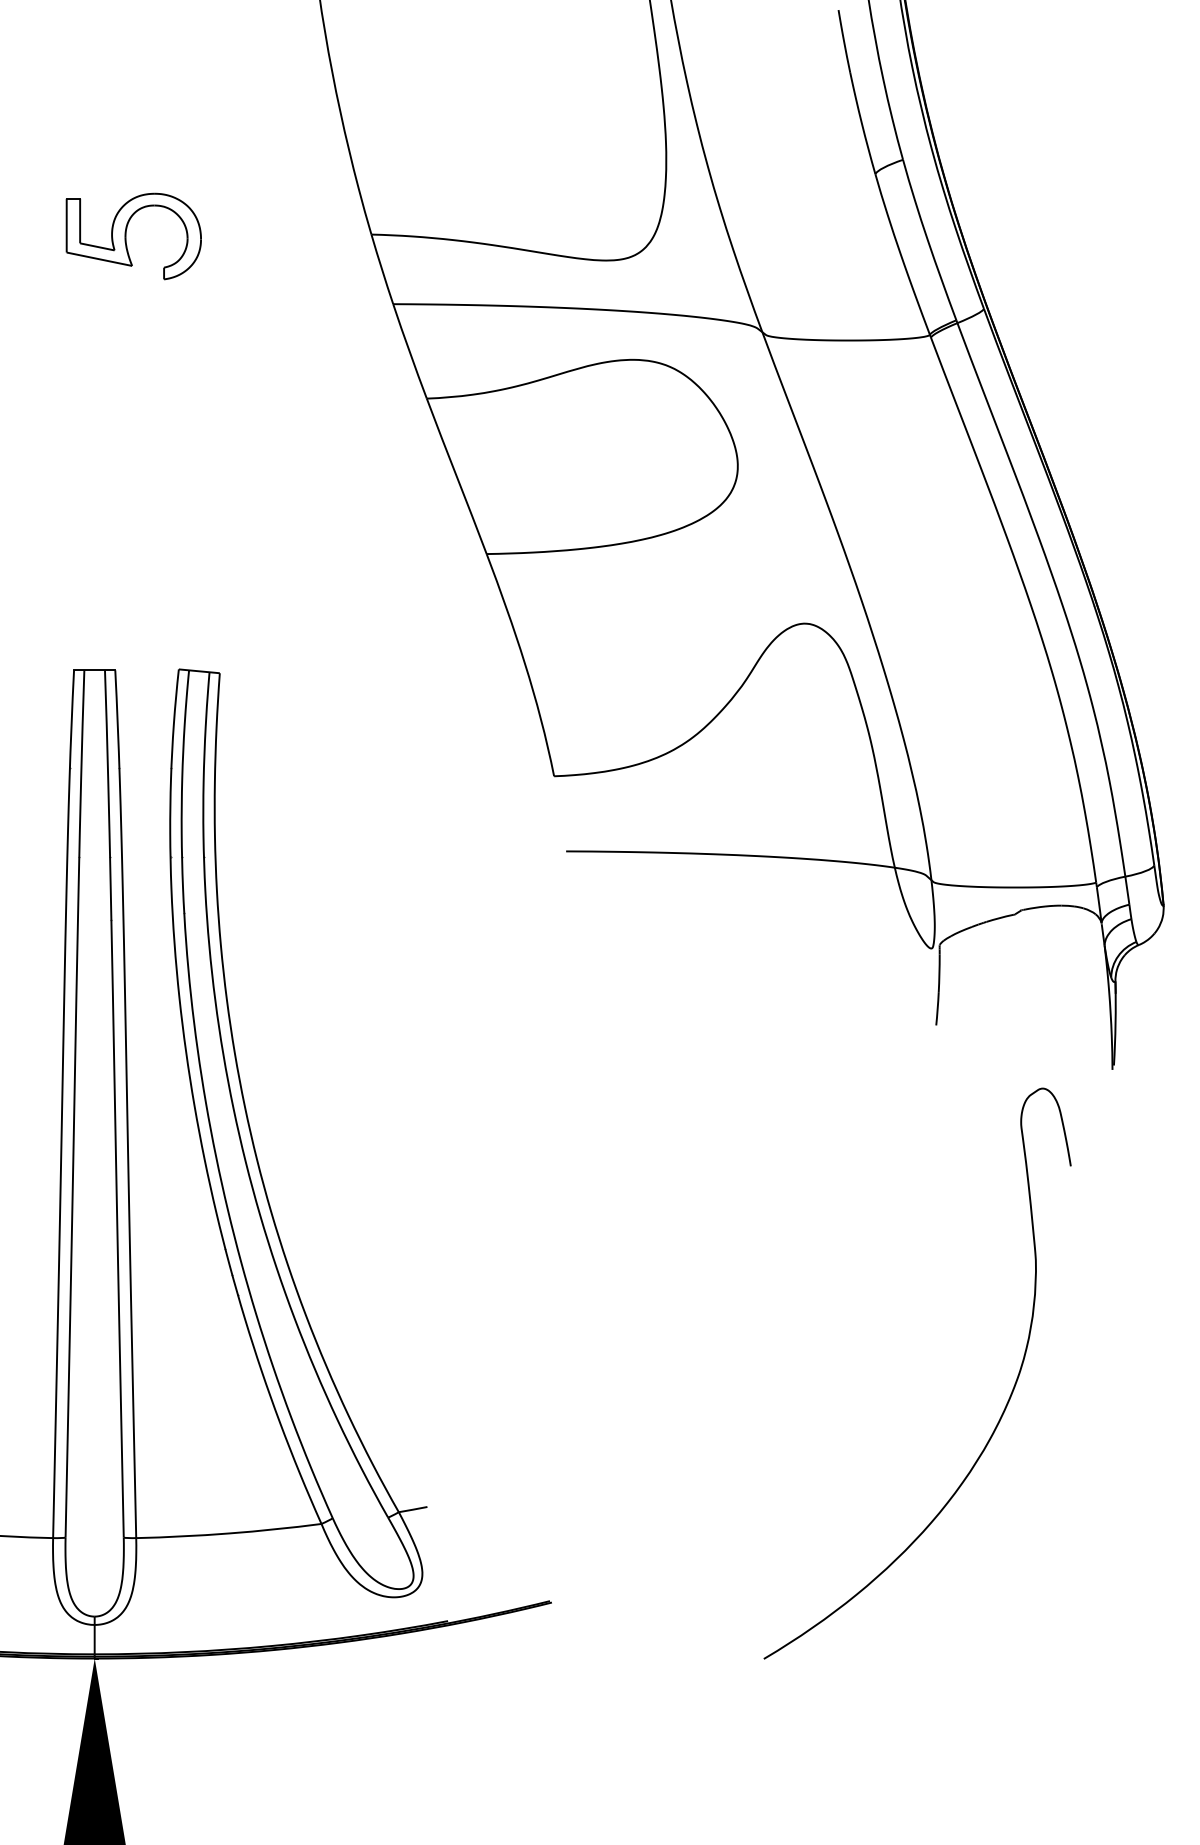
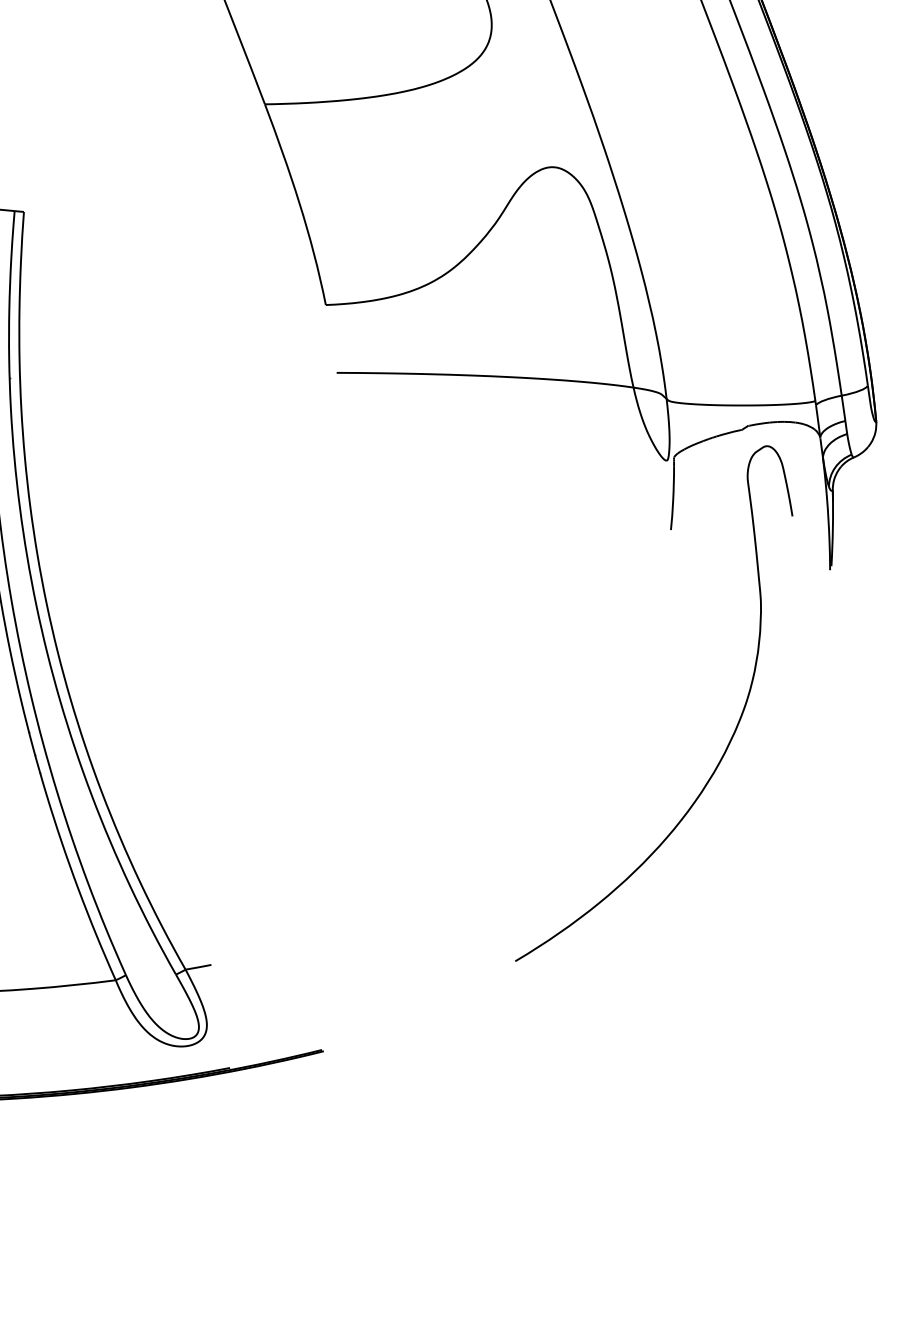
curve: (1004, 1407) -> (732, 734), moved

